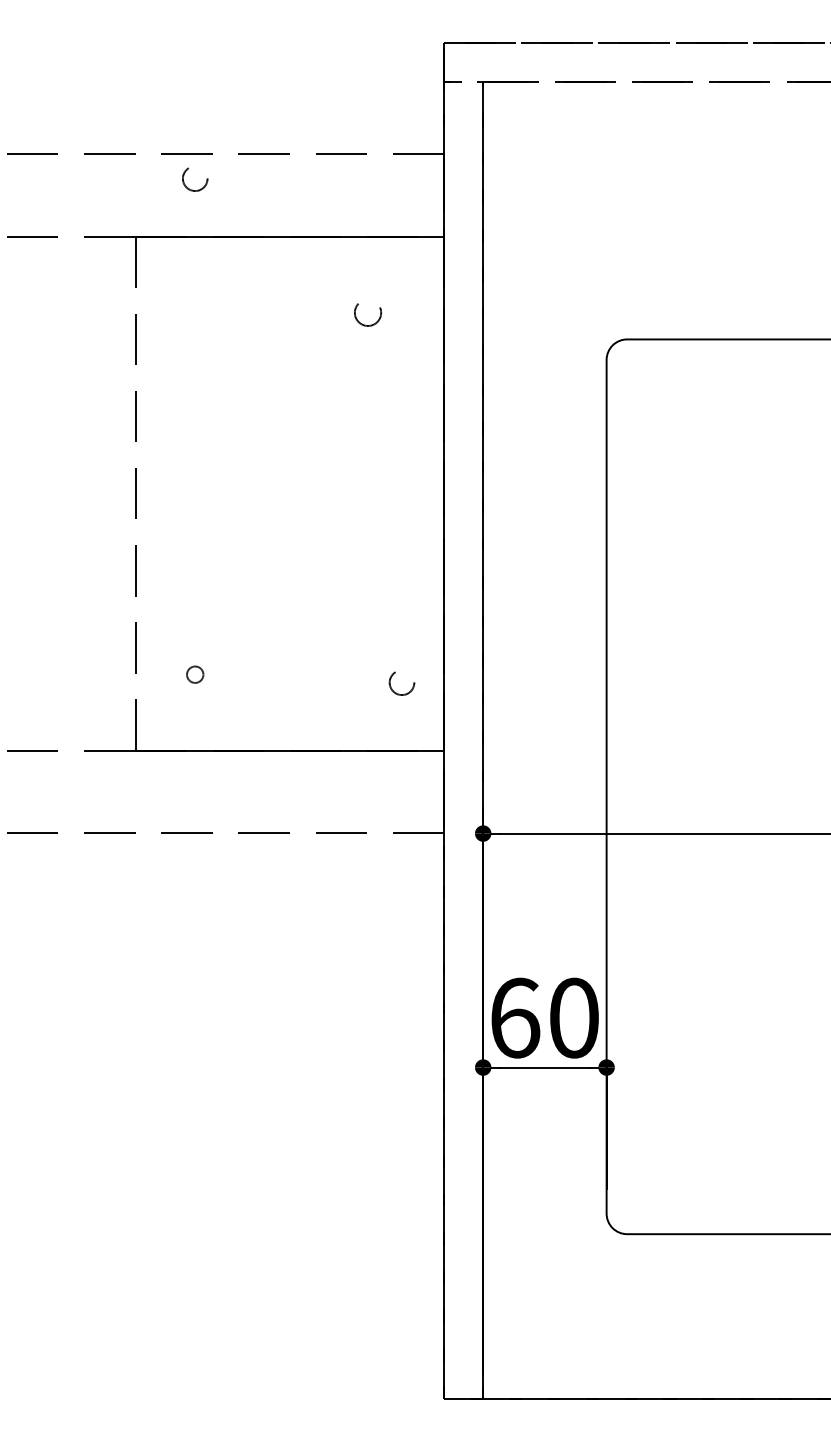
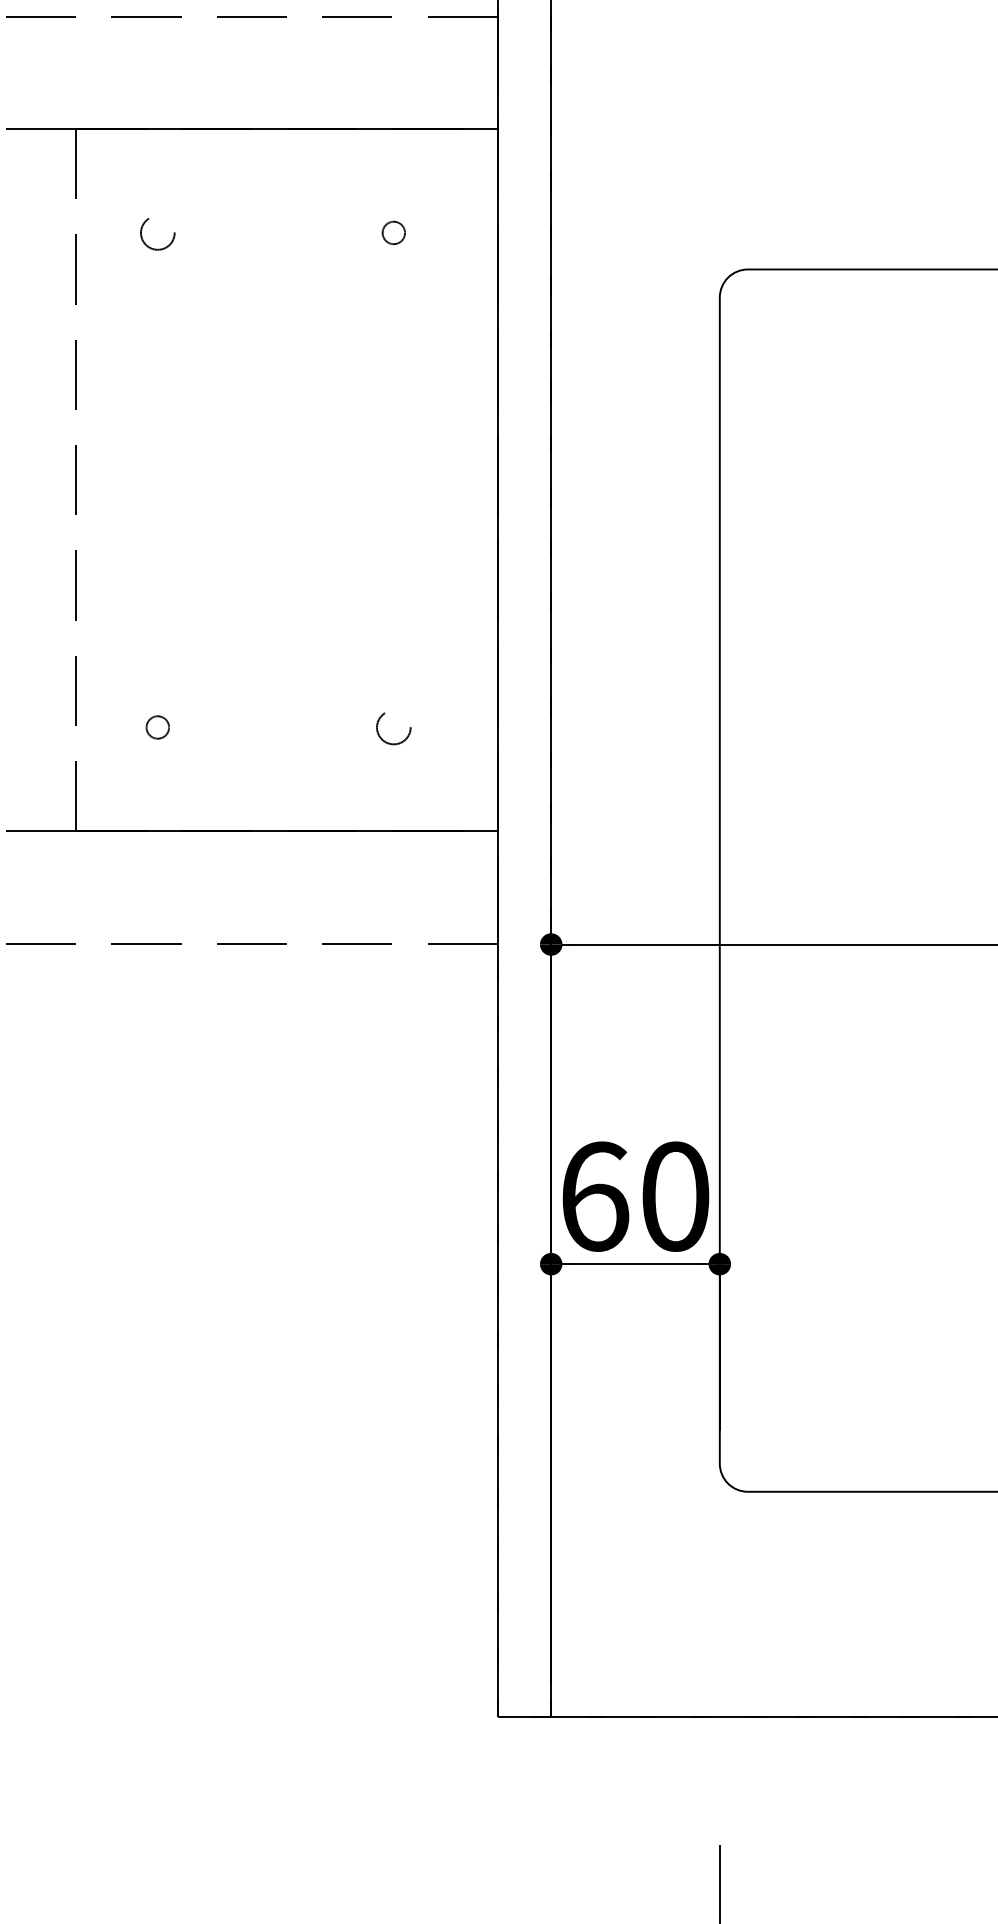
circle: (195, 179) -> (158, 234), moved
circle: (367, 312) -> (393, 232), size x0.62
circle: (401, 683) -> (393, 728), moved

